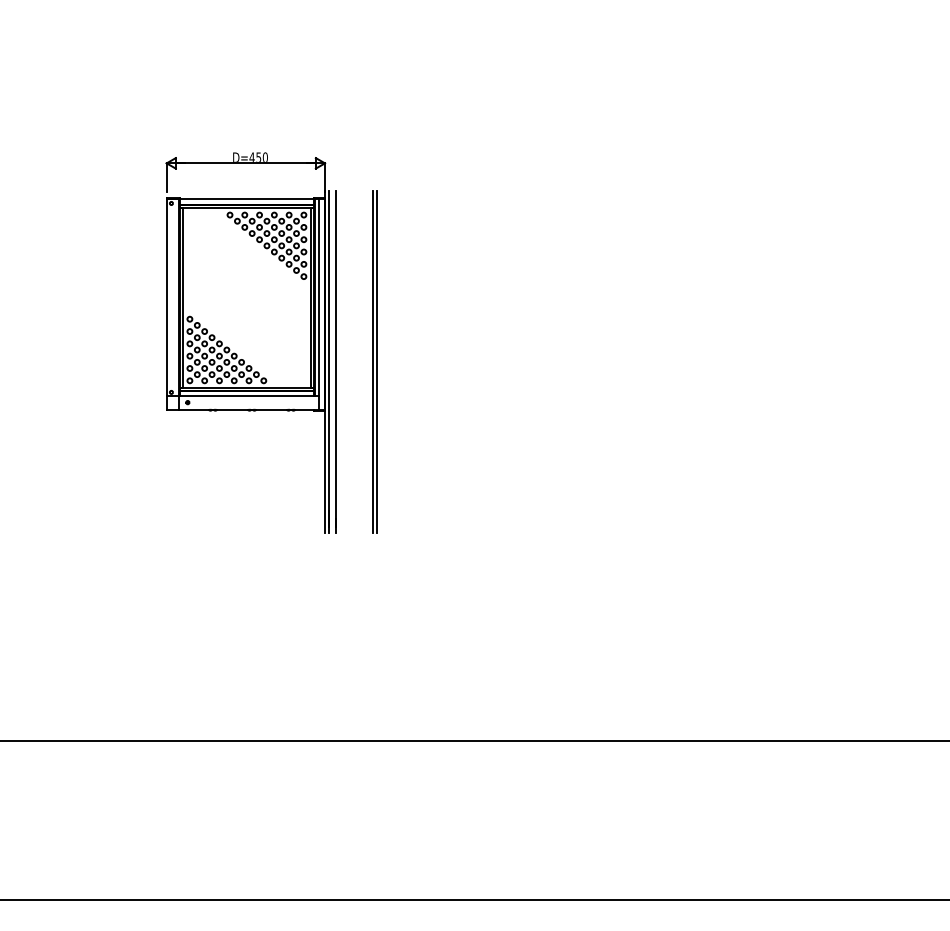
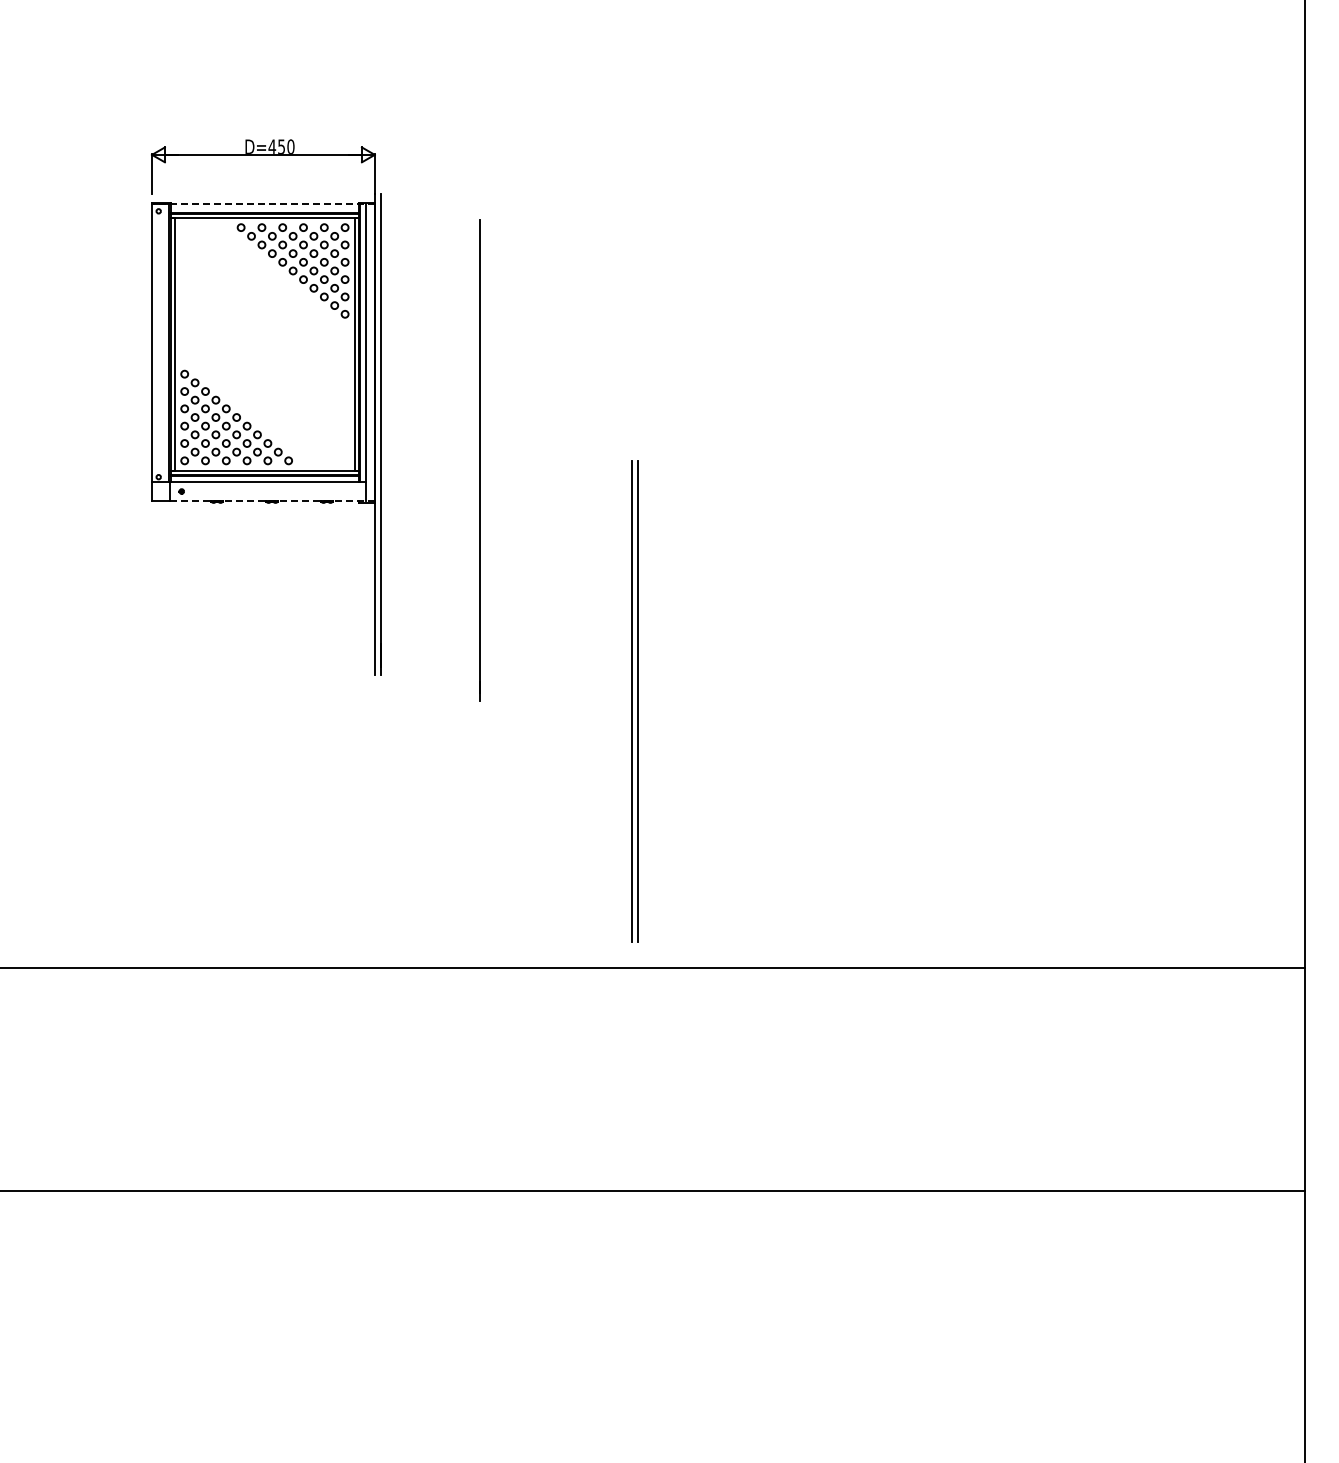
line: (245, 198) -> (262, 204), solid -> dashed
line: (335, 362) -> (479, 460), moved
part: (374, 362) -> (634, 701), moved
line: (252, 409) -> (272, 501), solid -> dashed

